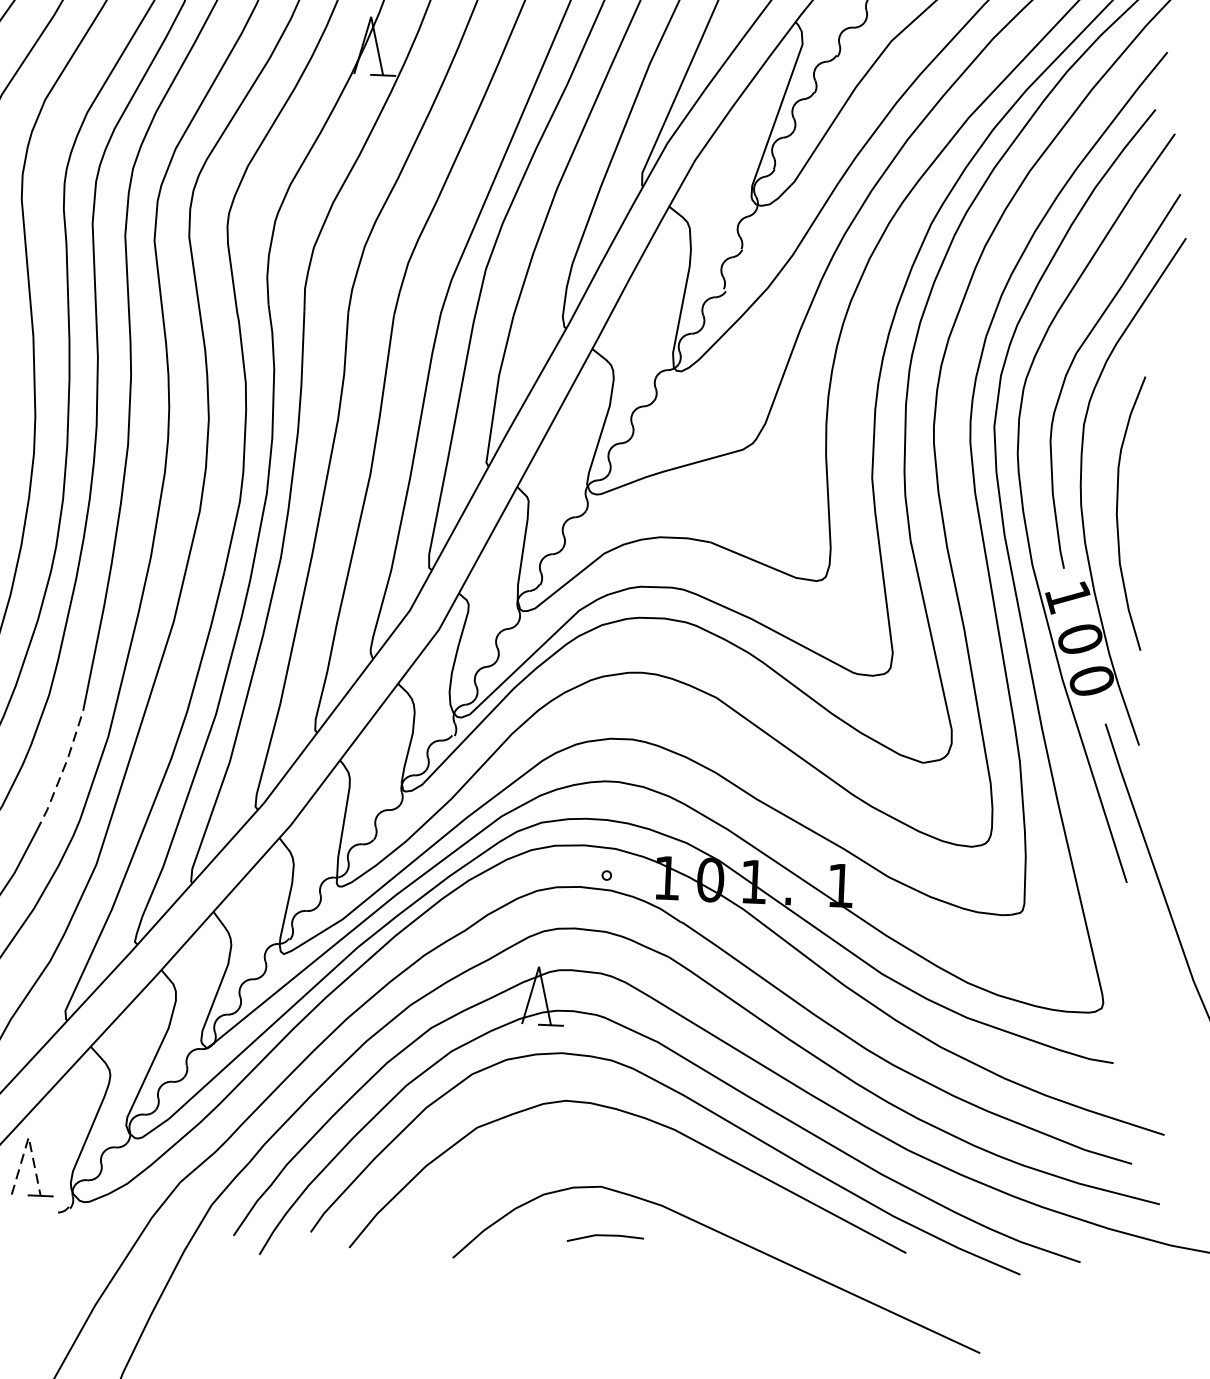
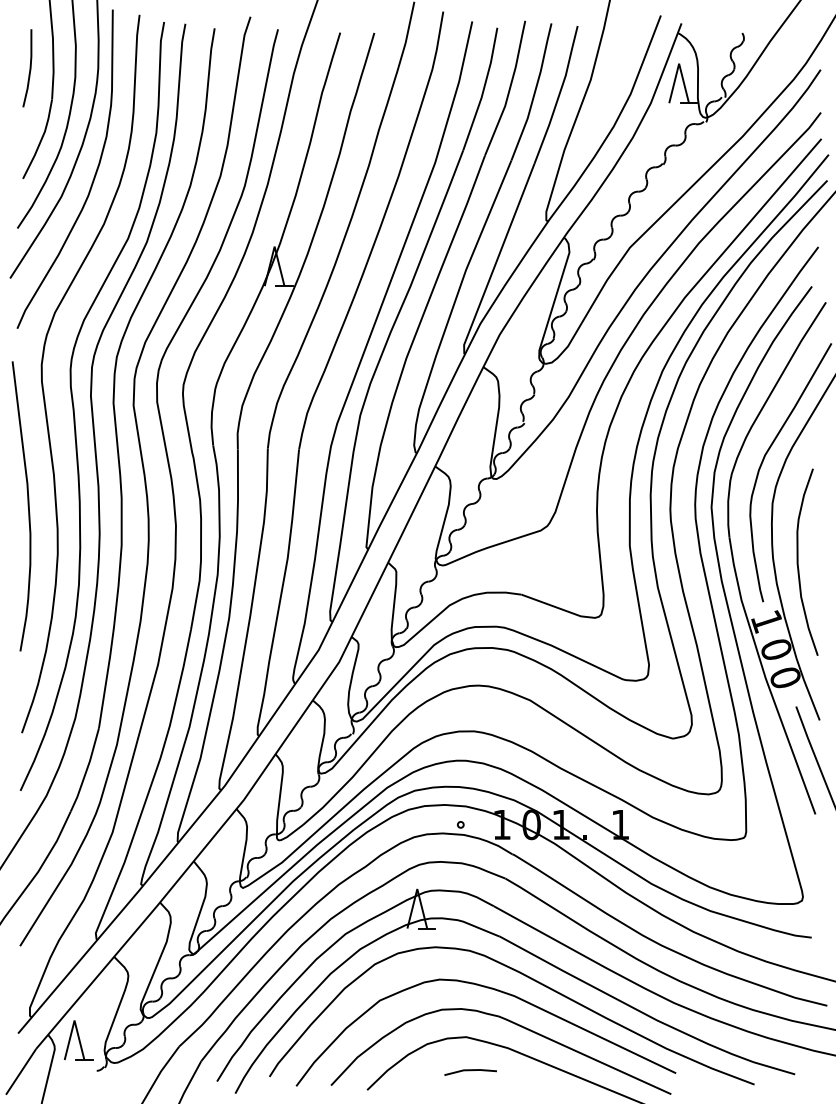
line: (63, 770) -> (87, 769), dashed -> solid
line: (28, 1137) -> (74, 1020), dashed -> solid
curve: (672, 1171) -> (514, 1024), added

